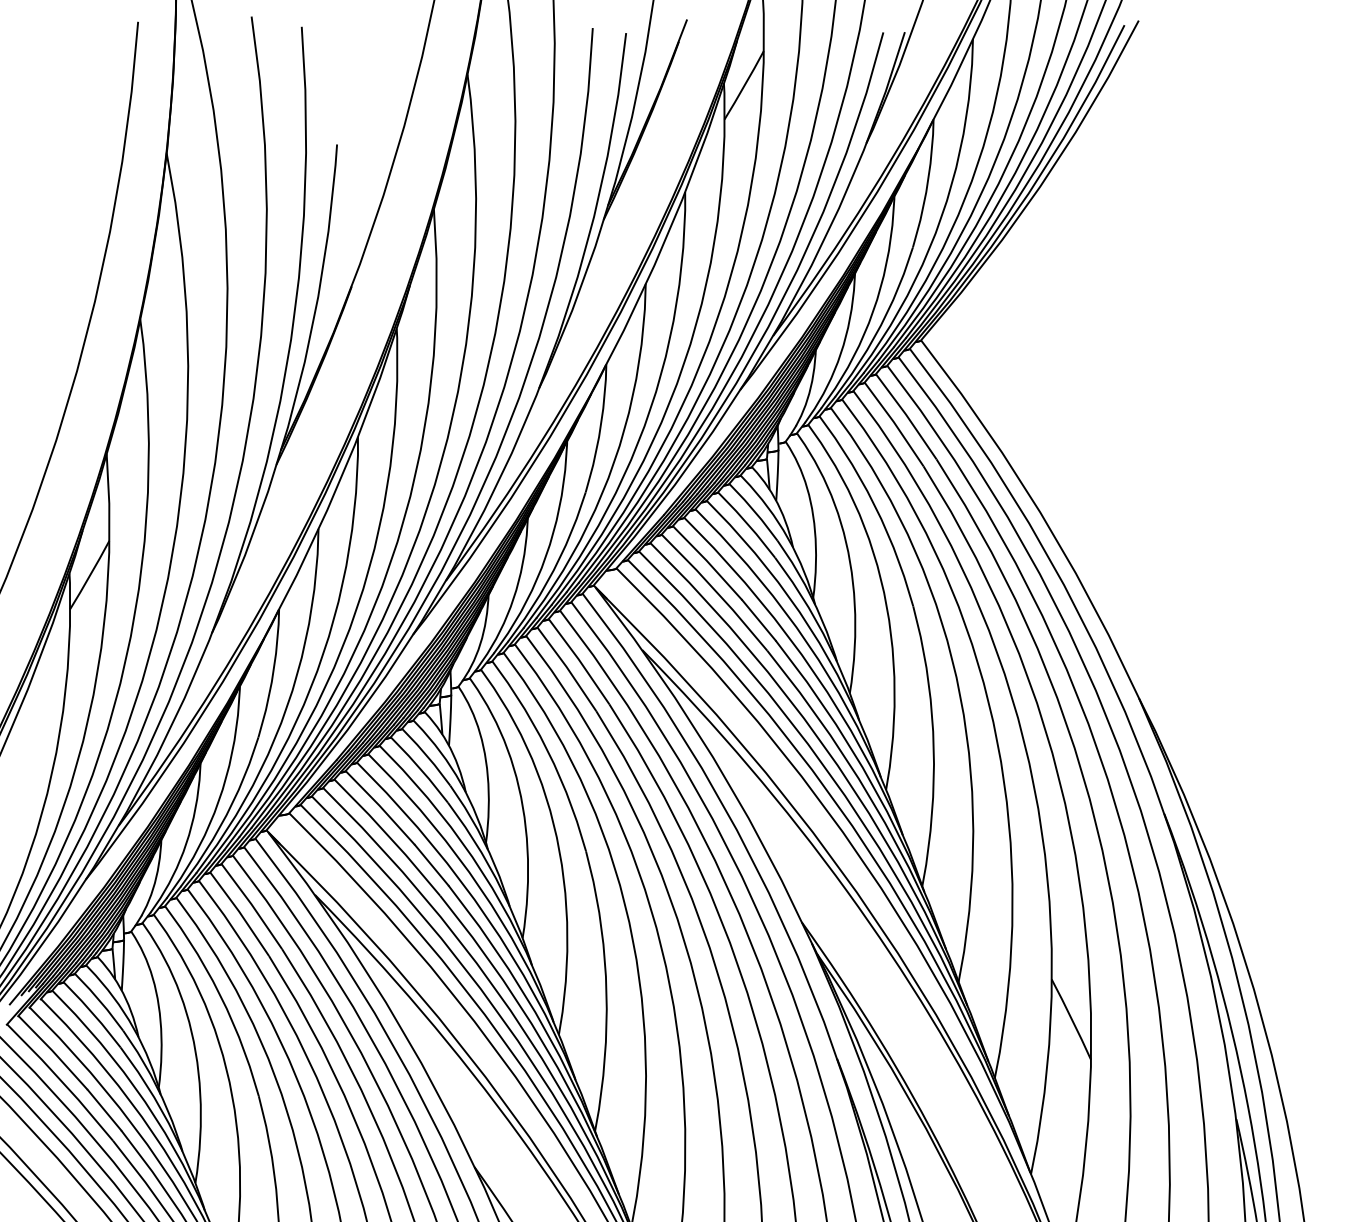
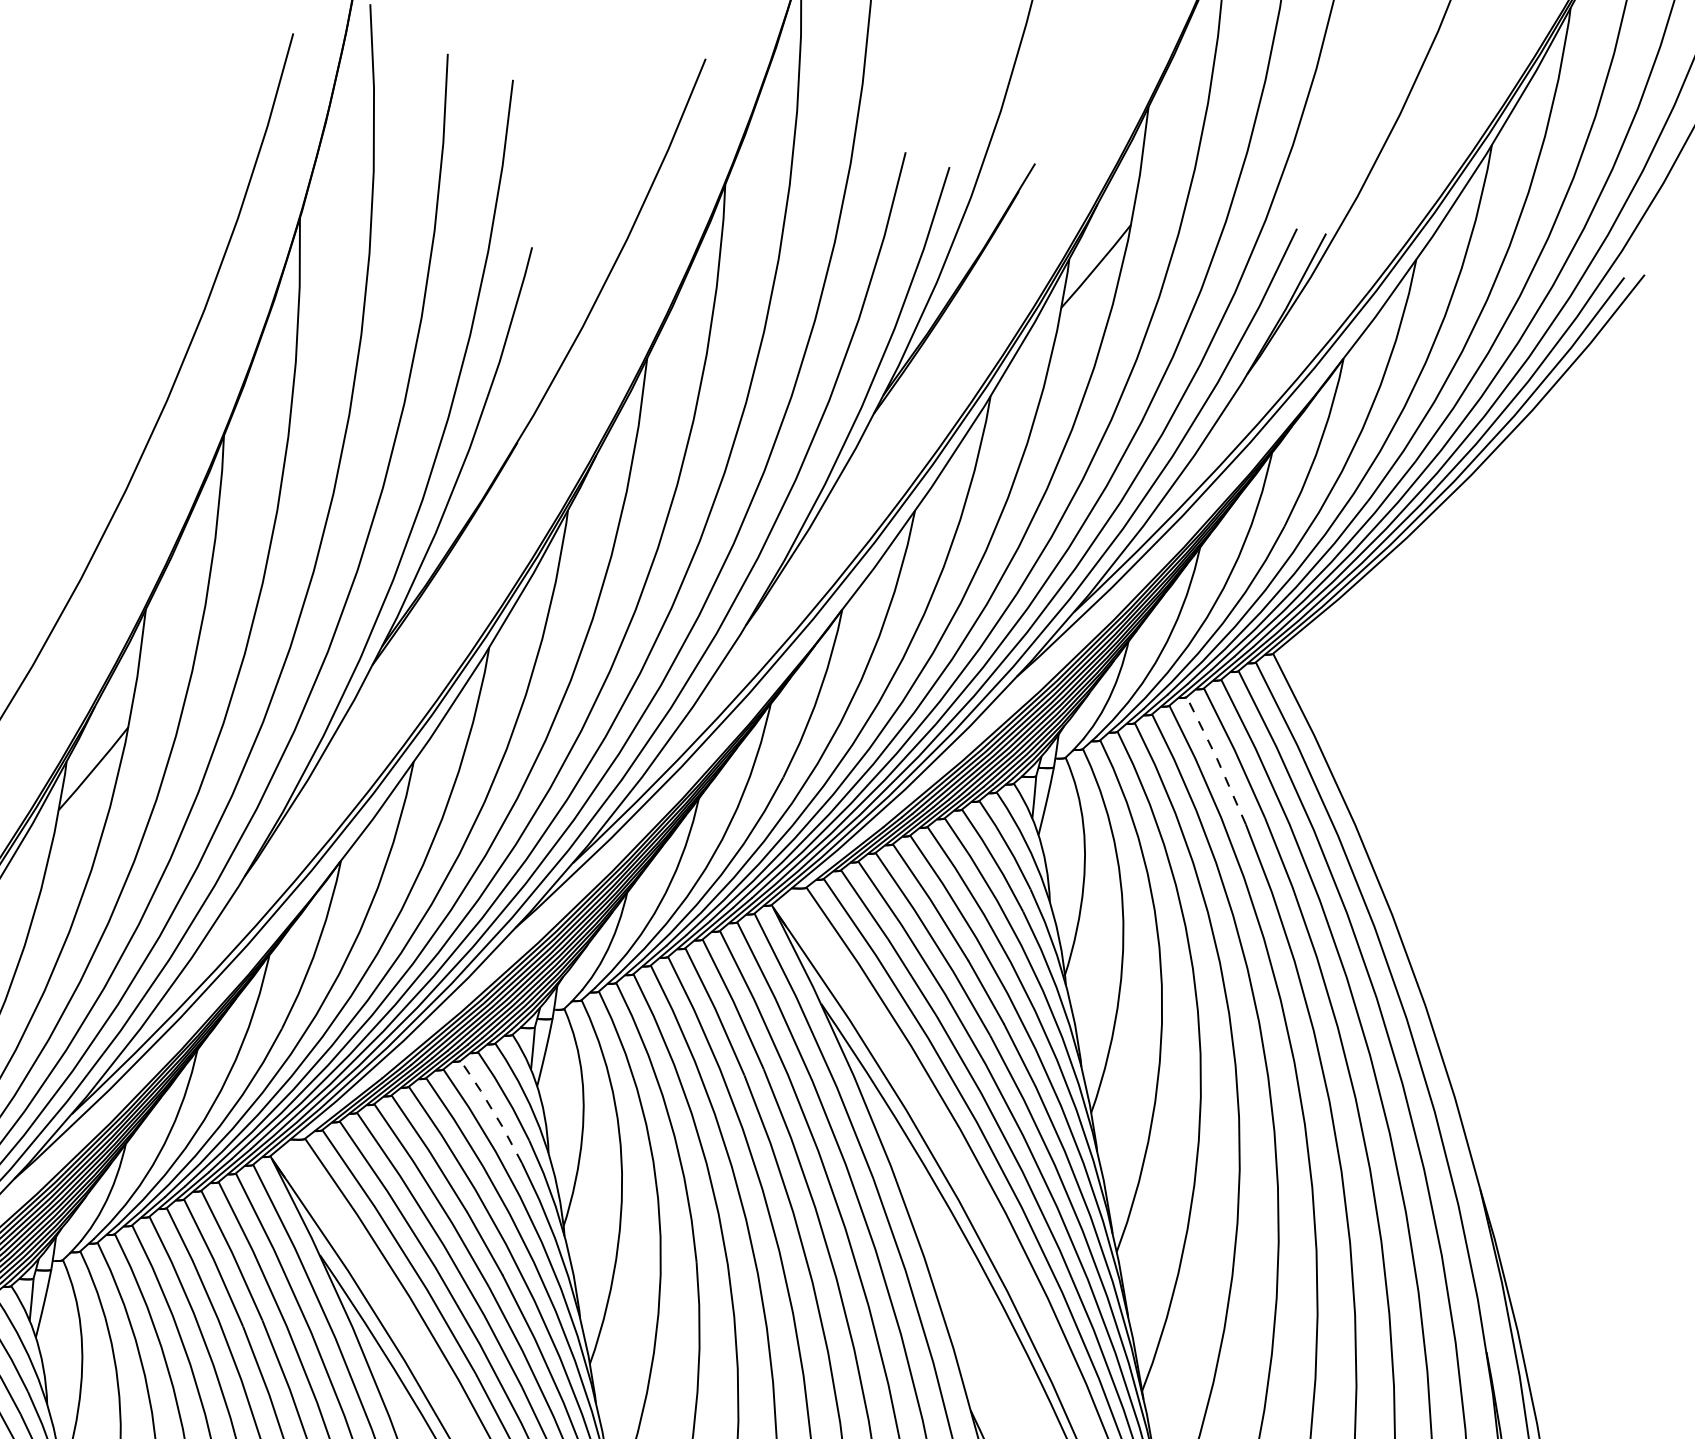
line: (894, 423) -> (1217, 759), solid -> dashed
line: (419, 768) -> (491, 1109), solid -> dashed

